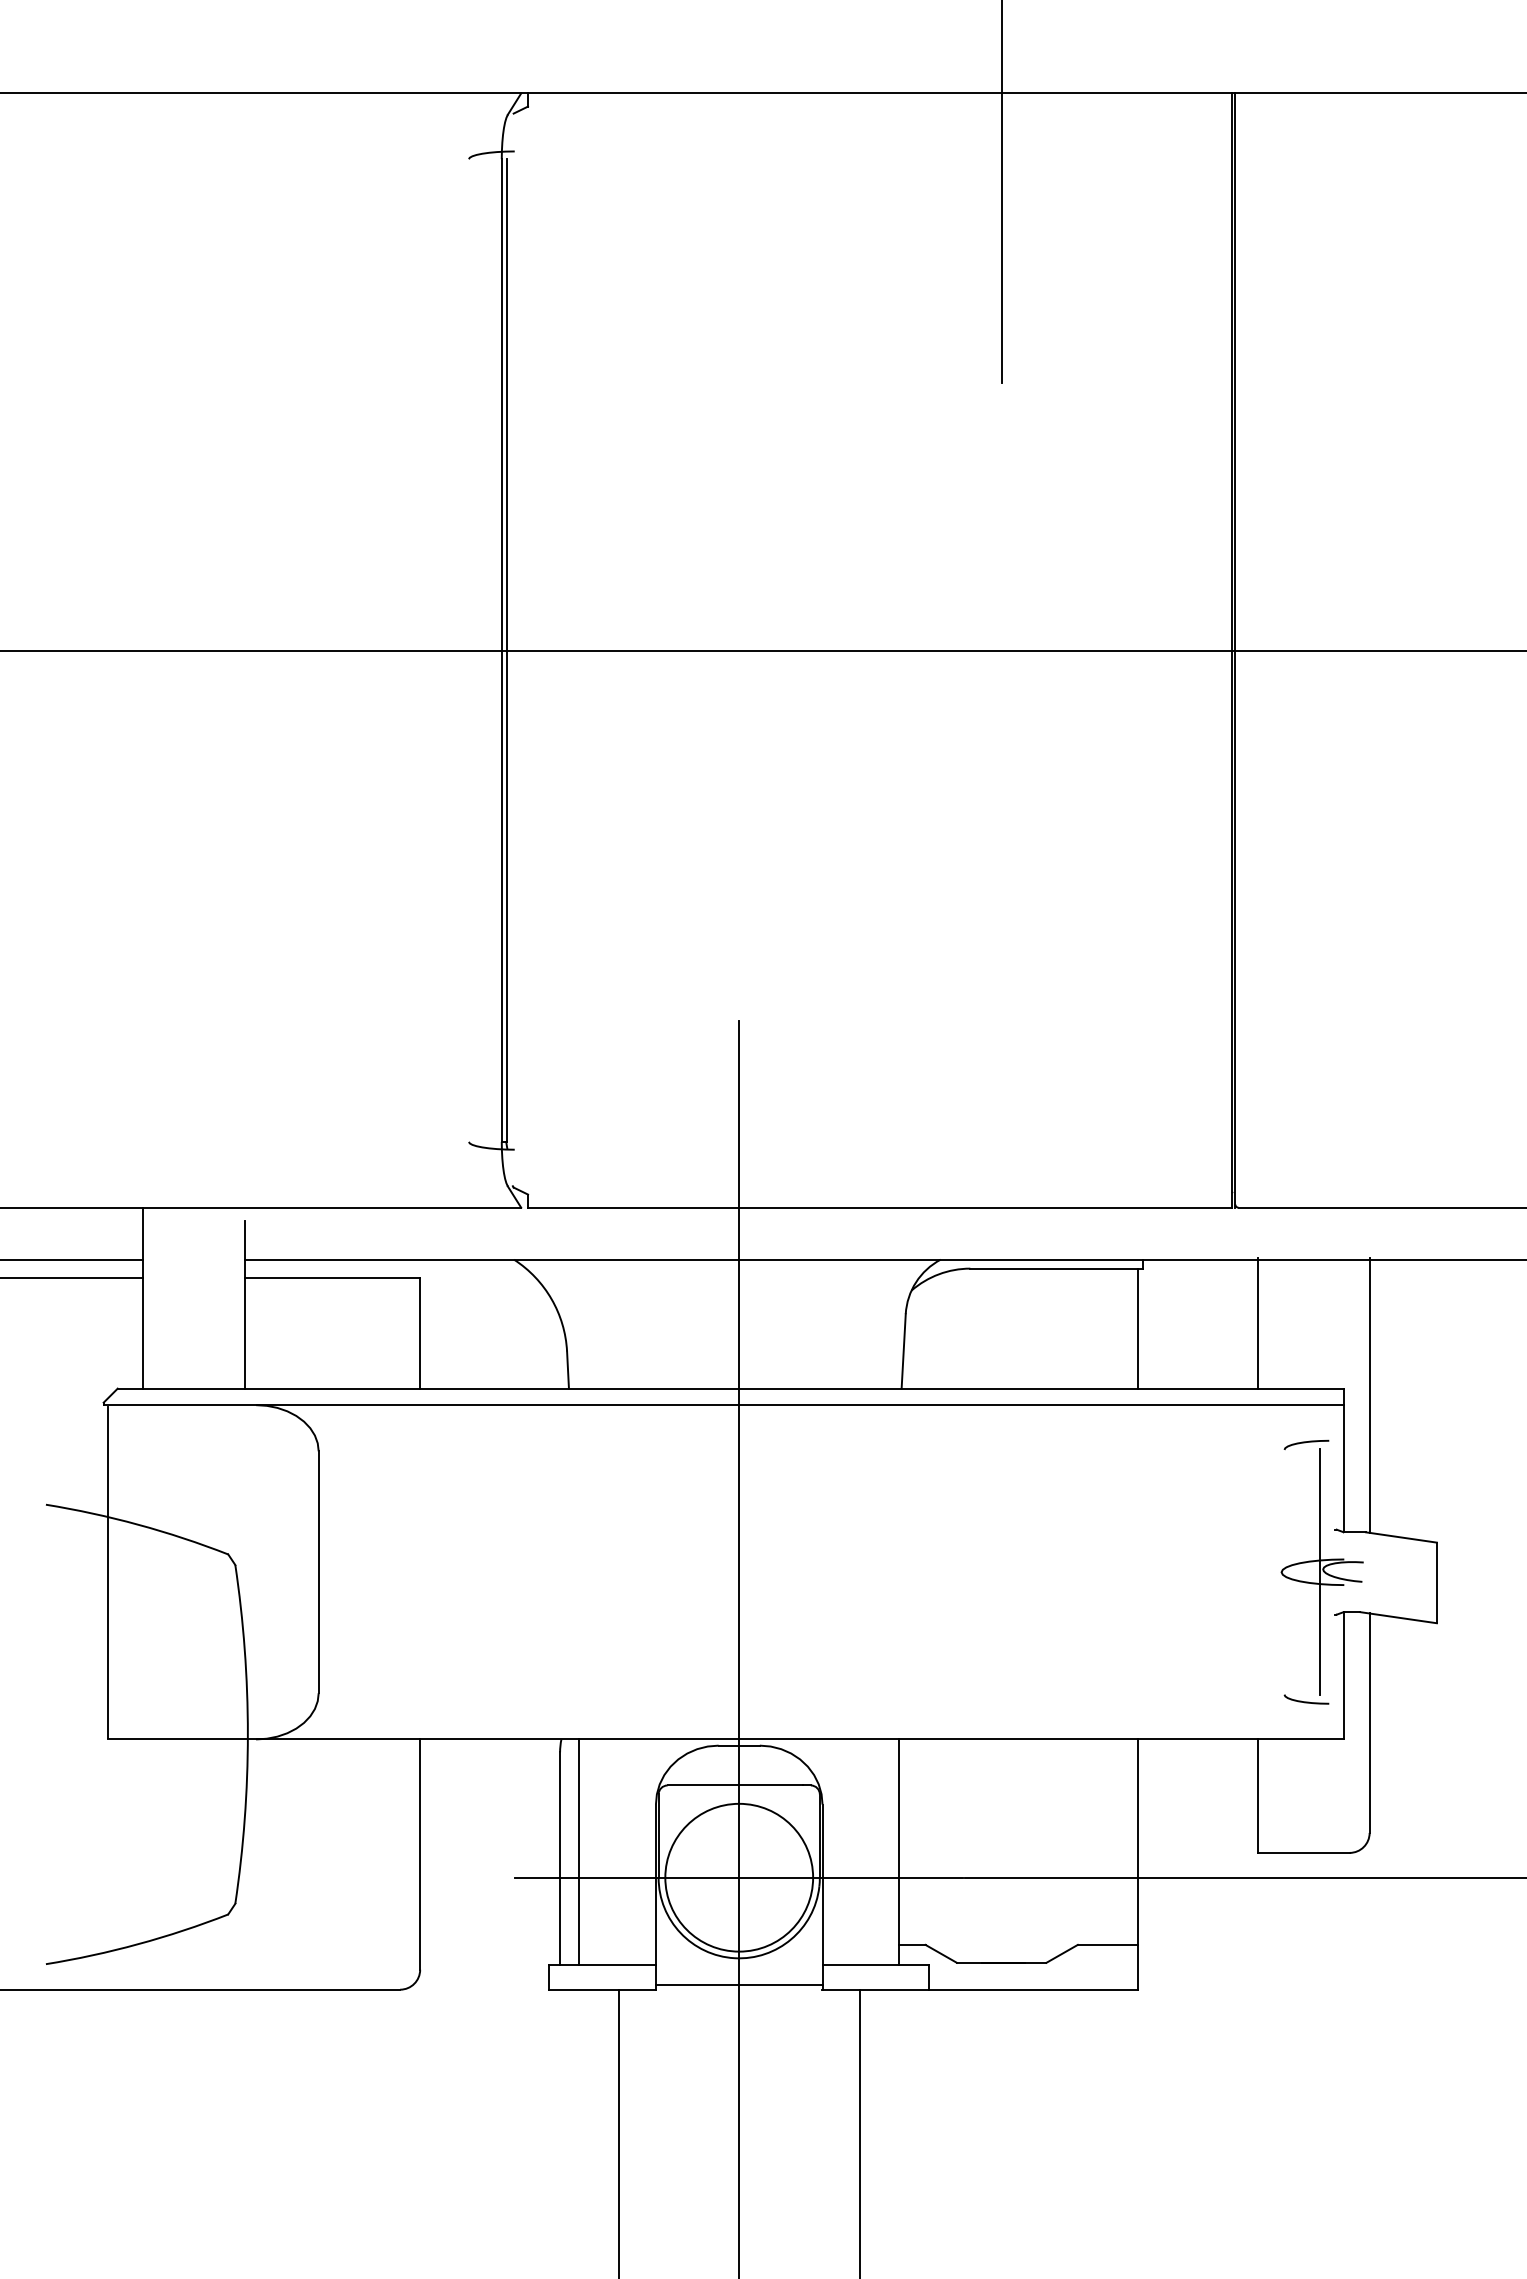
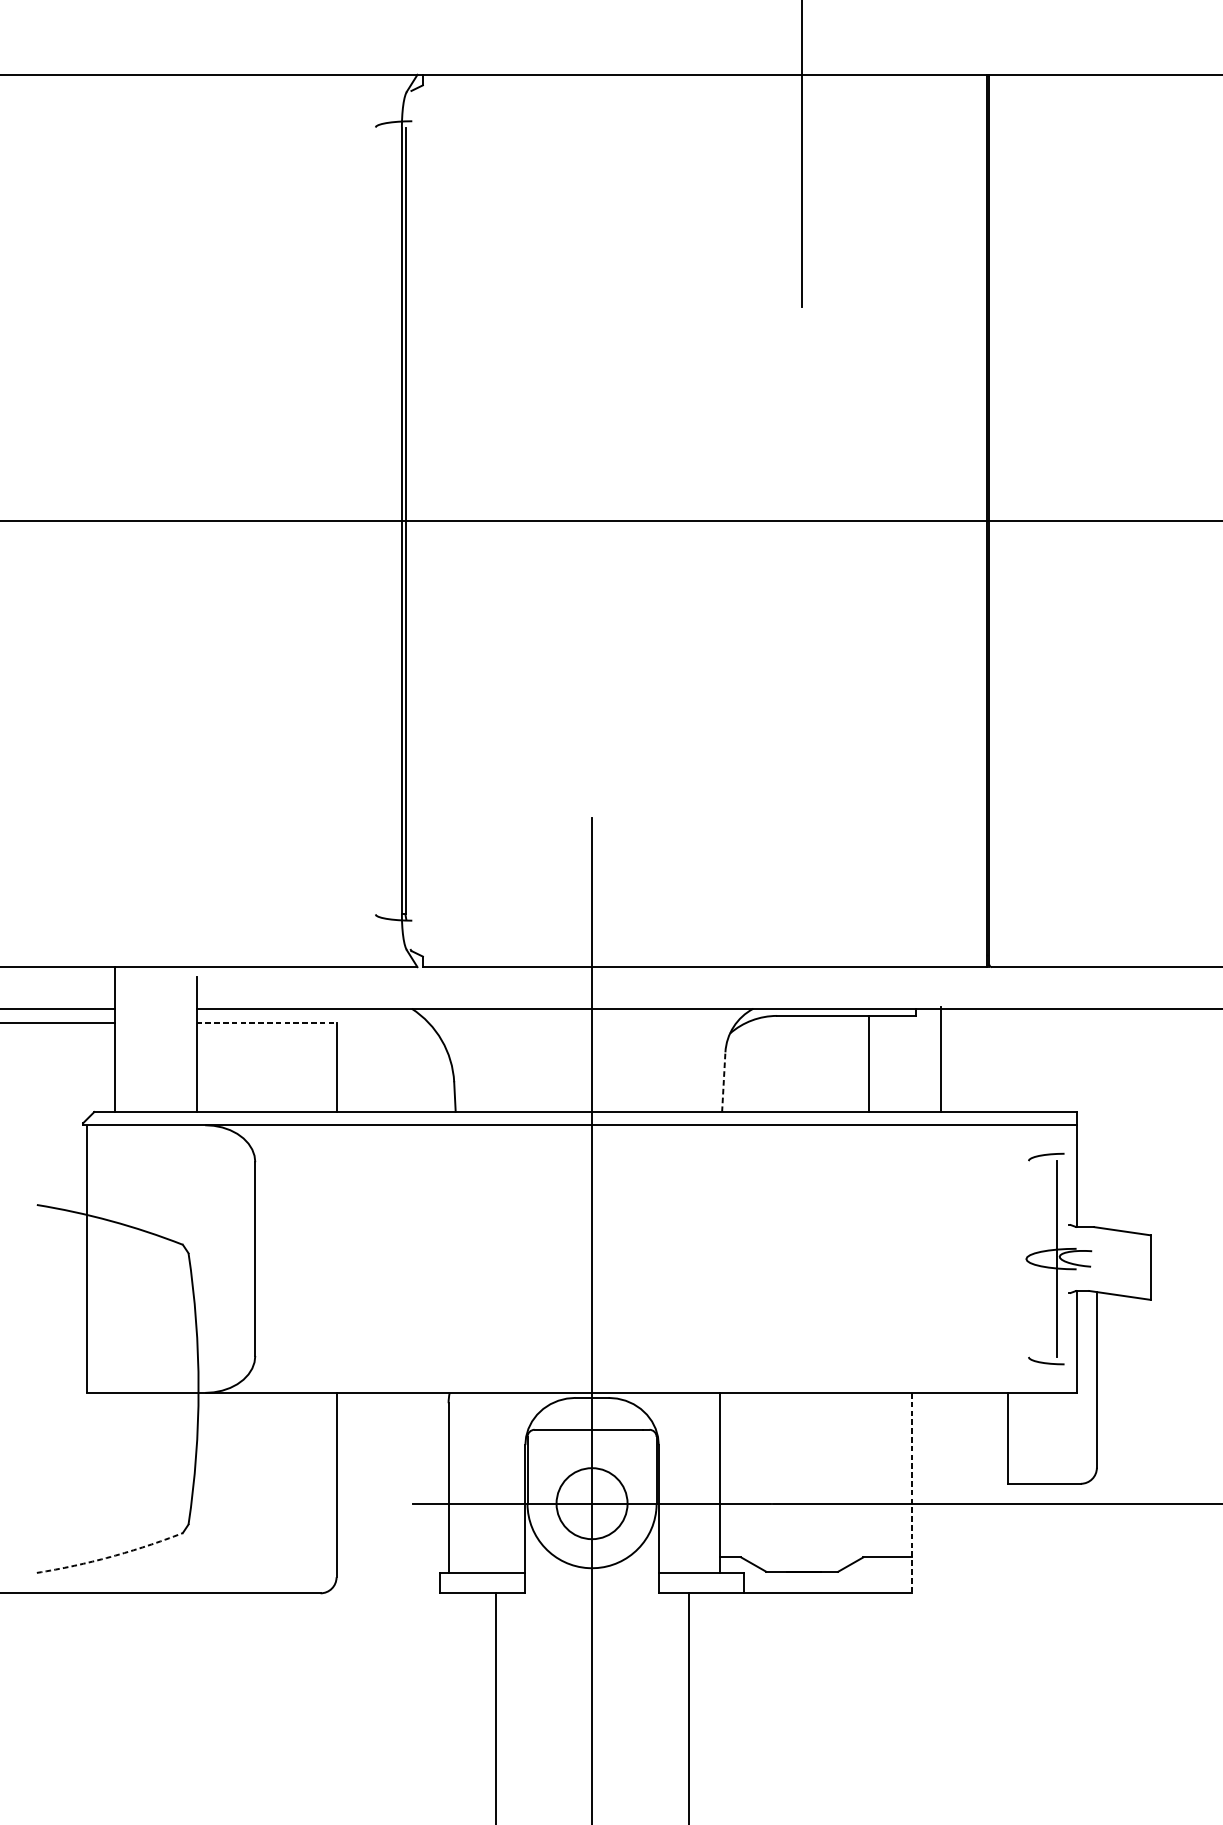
line: (333, 1277) -> (267, 1023), solid -> dashed
line: (1258, 1322) -> (941, 1059), moved
line: (1138, 1328) -> (869, 1063), moved
line: (903, 1350) -> (723, 1081), solid -> dashed
line: (1369, 1394) -> (1096, 1116), removed
line: (579, 1851) -> (464, 1482), removed
line: (1138, 1865) -> (911, 1493), solid -> dashed
circle: (739, 1877) -> (592, 1503), size x0.6
arc: (138, 1944) -> (111, 1557), solid -> dashed
line: (738, 1985) -> (591, 1589), removed

